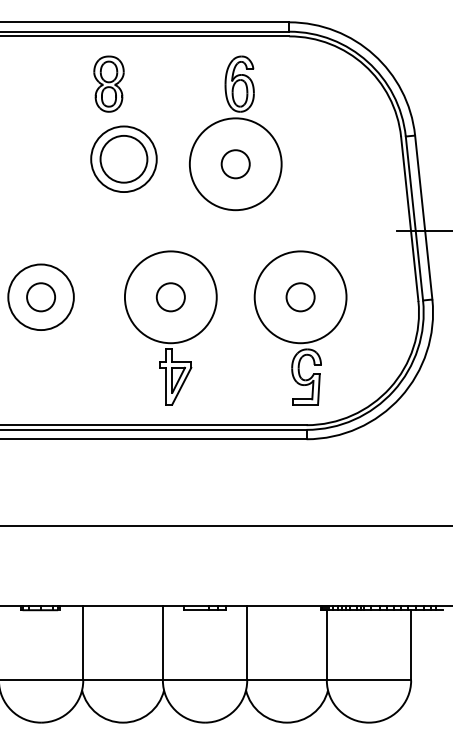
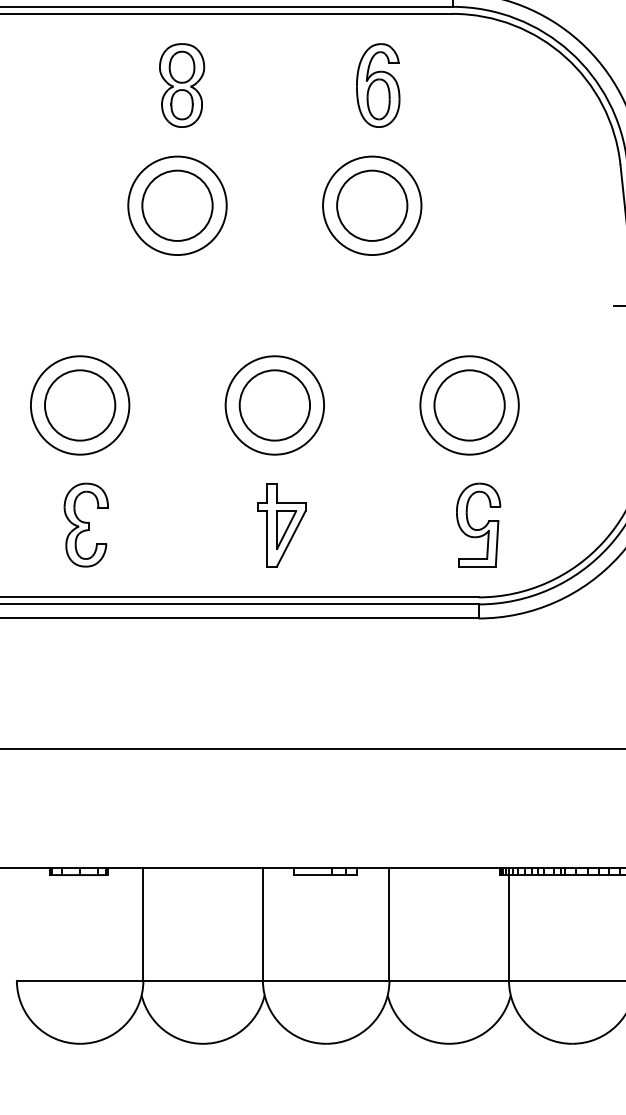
part: (123, 158) -> (176, 204), moved
circle: (235, 163) -> (371, 204), size x1.67
circle: (235, 164) -> (371, 206), size x0.71
circle: (40, 296) -> (79, 404), size x1.67
circle: (170, 296) -> (274, 404), size x1.67
circle: (300, 296) -> (469, 404), size x1.67
circle: (170, 297) -> (274, 405), size x0.71
circle: (300, 297) -> (469, 405), size x0.71
part: (44, 376) -> (85, 524), added

